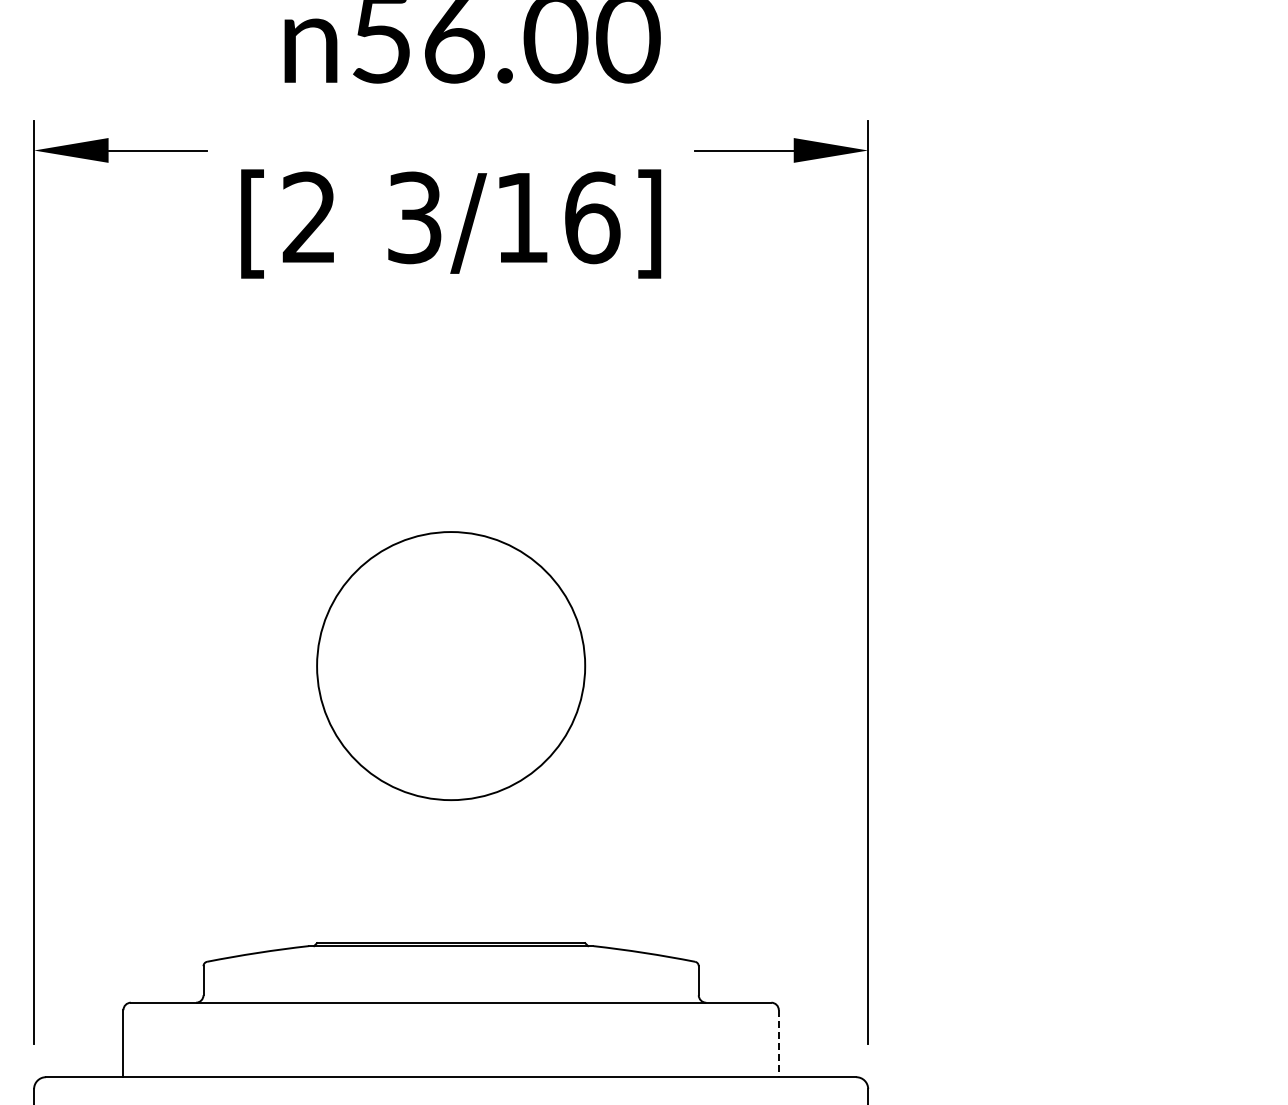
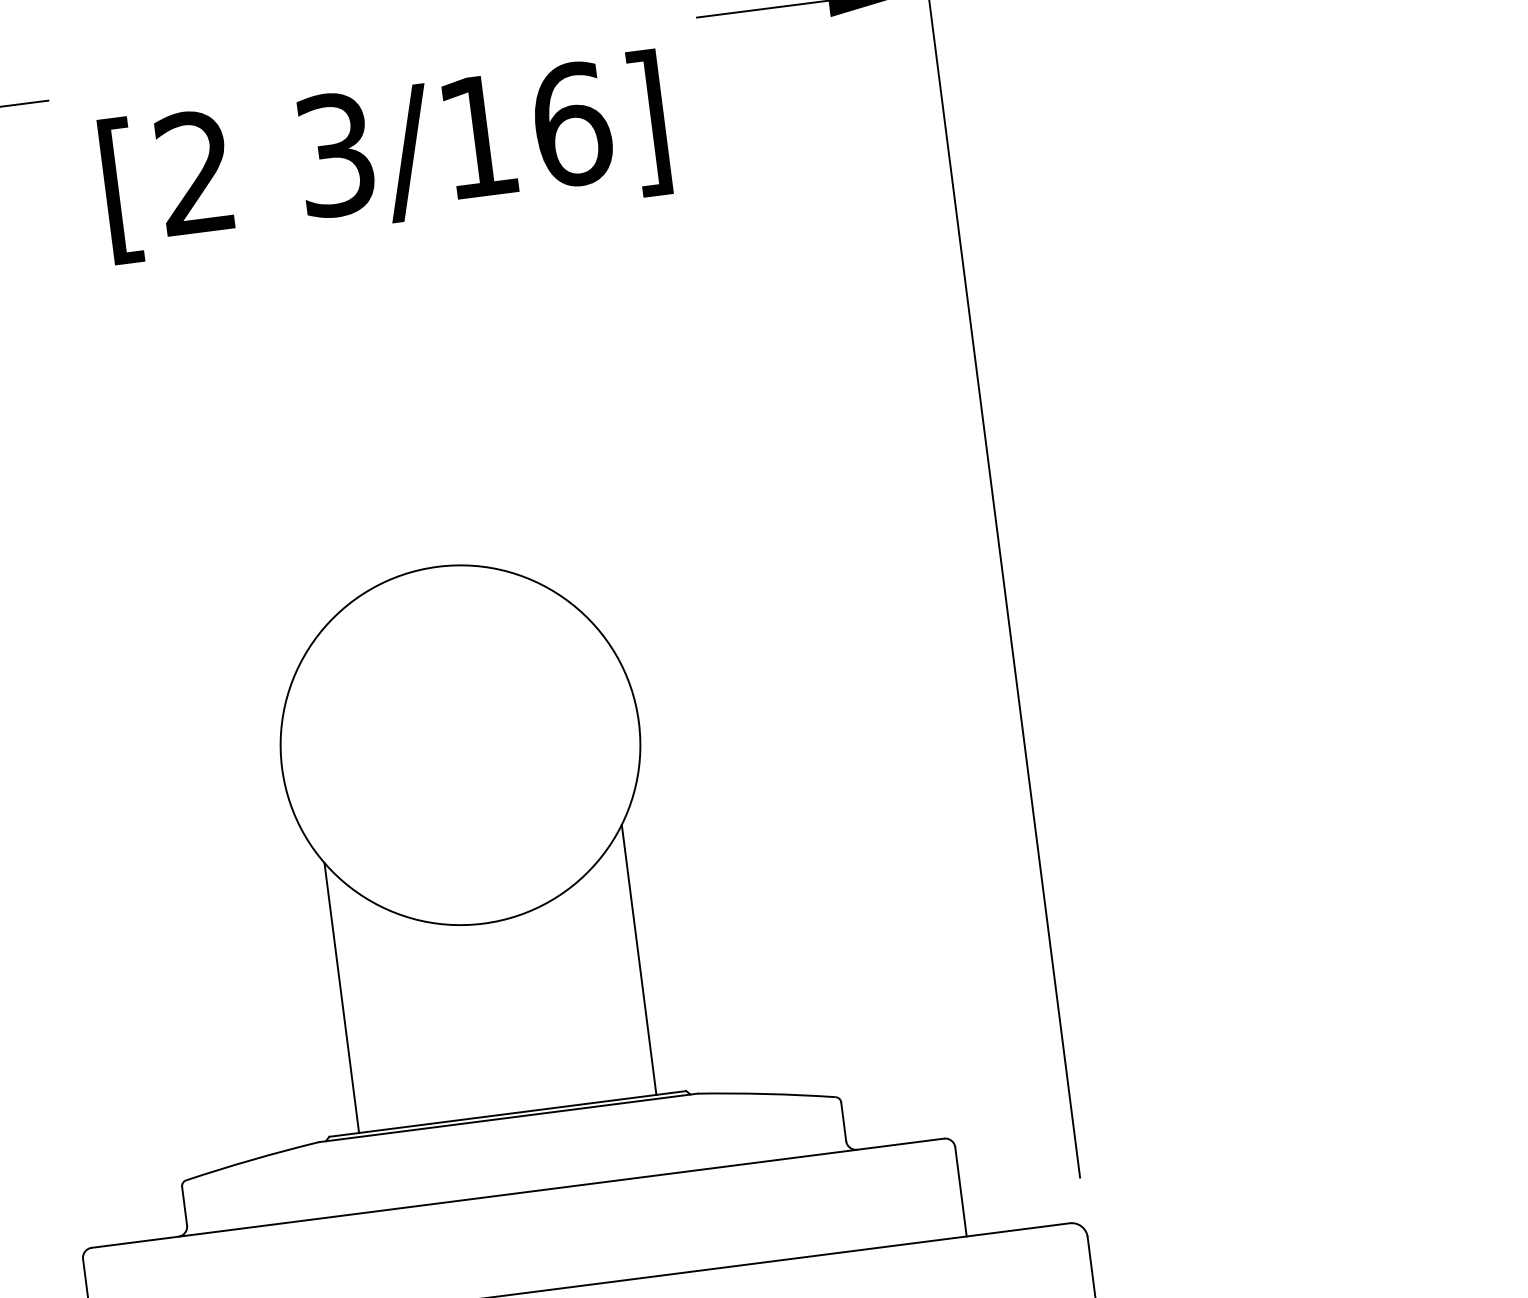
line: (339, 841) -> (341, 997), added
line: (562, 841) -> (638, 959), added
line: (778, 1043) -> (960, 1191), dashed -> solid

